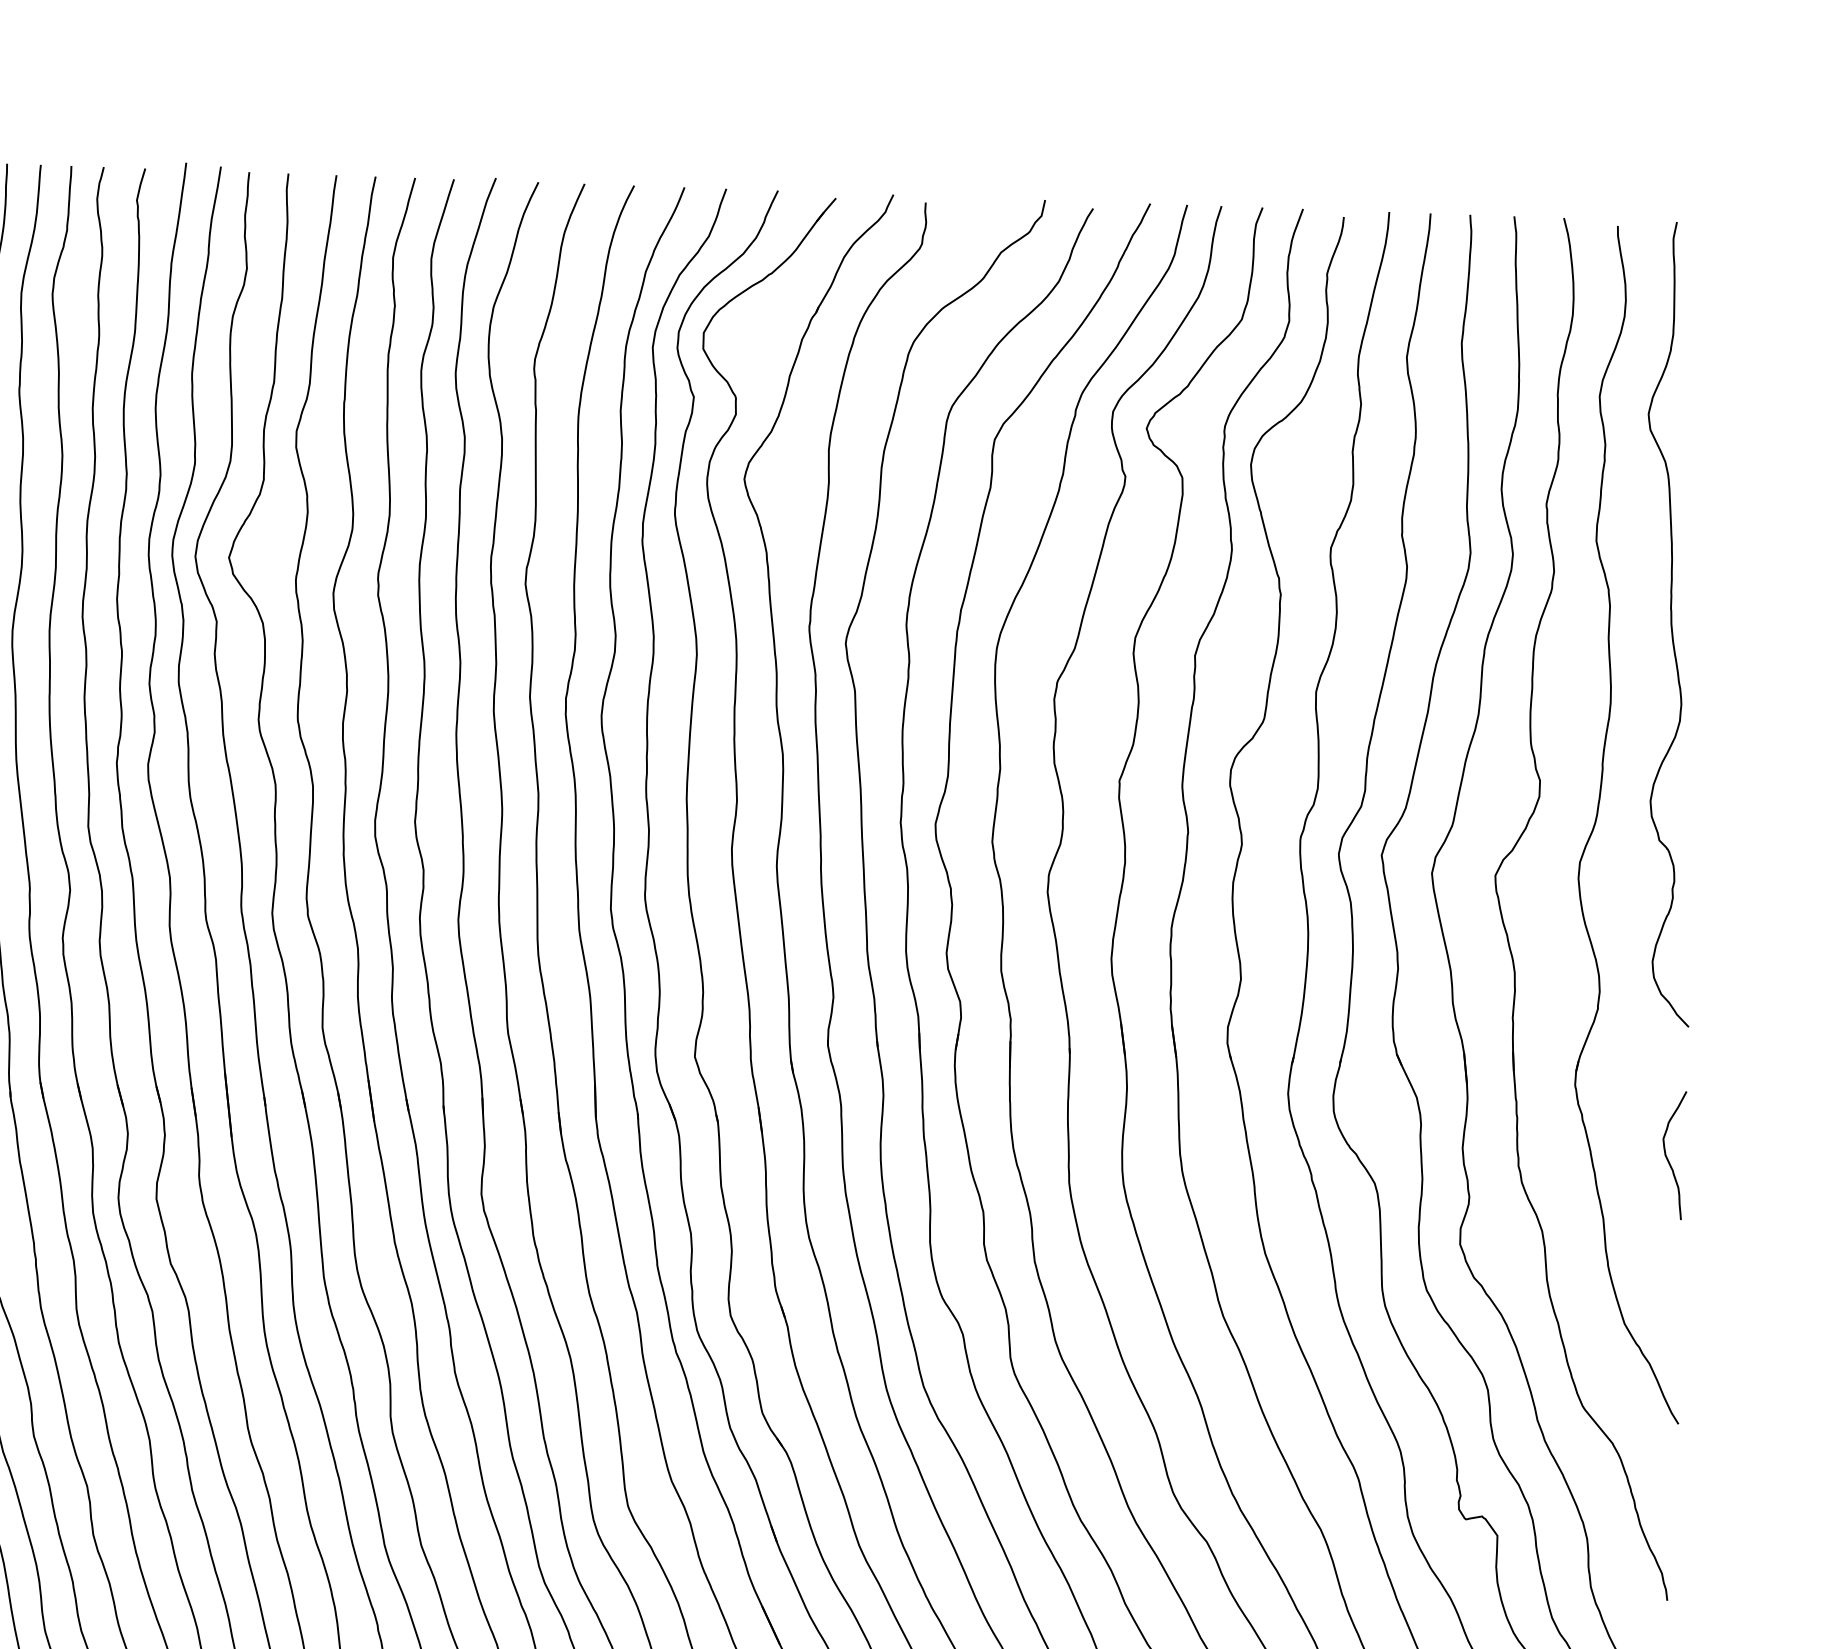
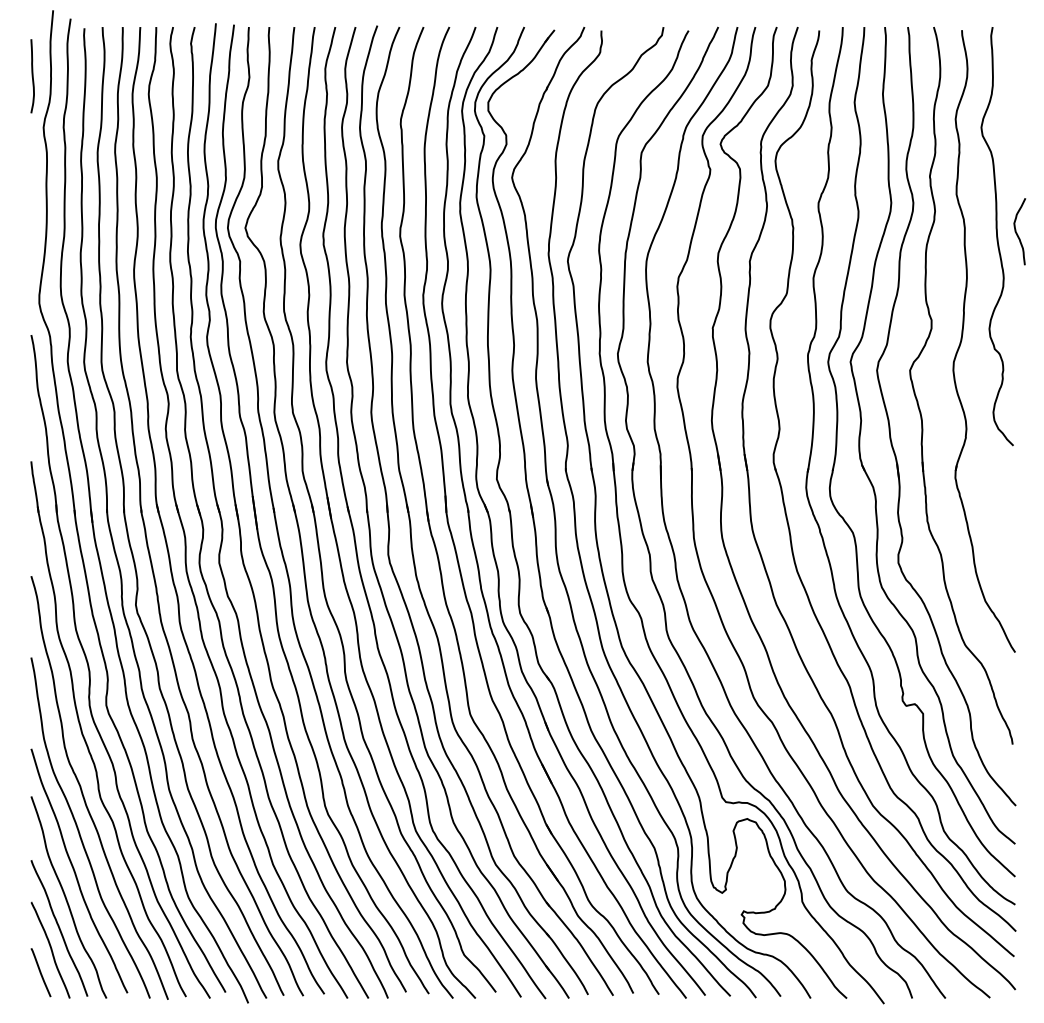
curve: (1668, 1156) -> (1017, 232), moved

